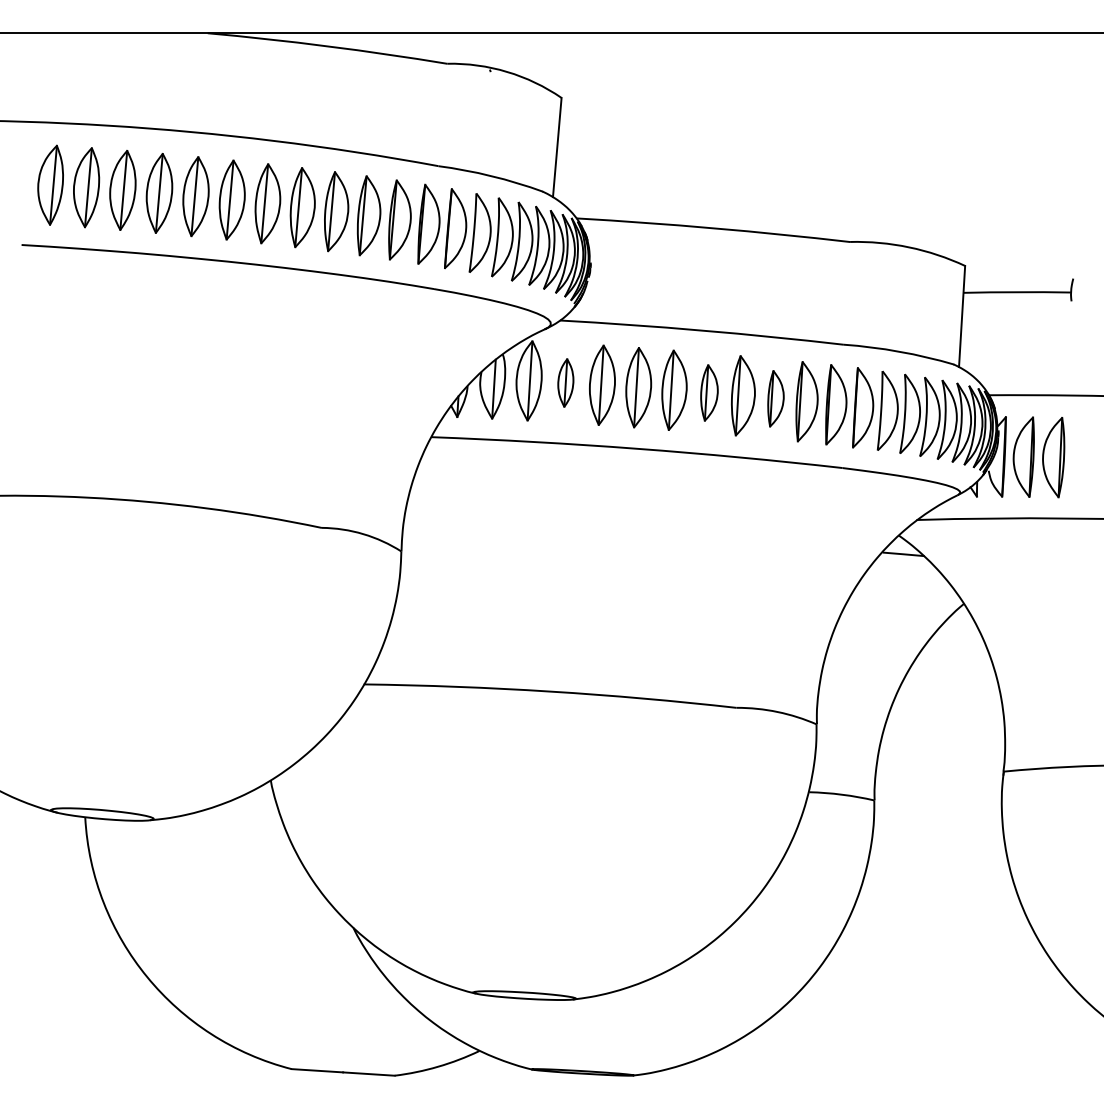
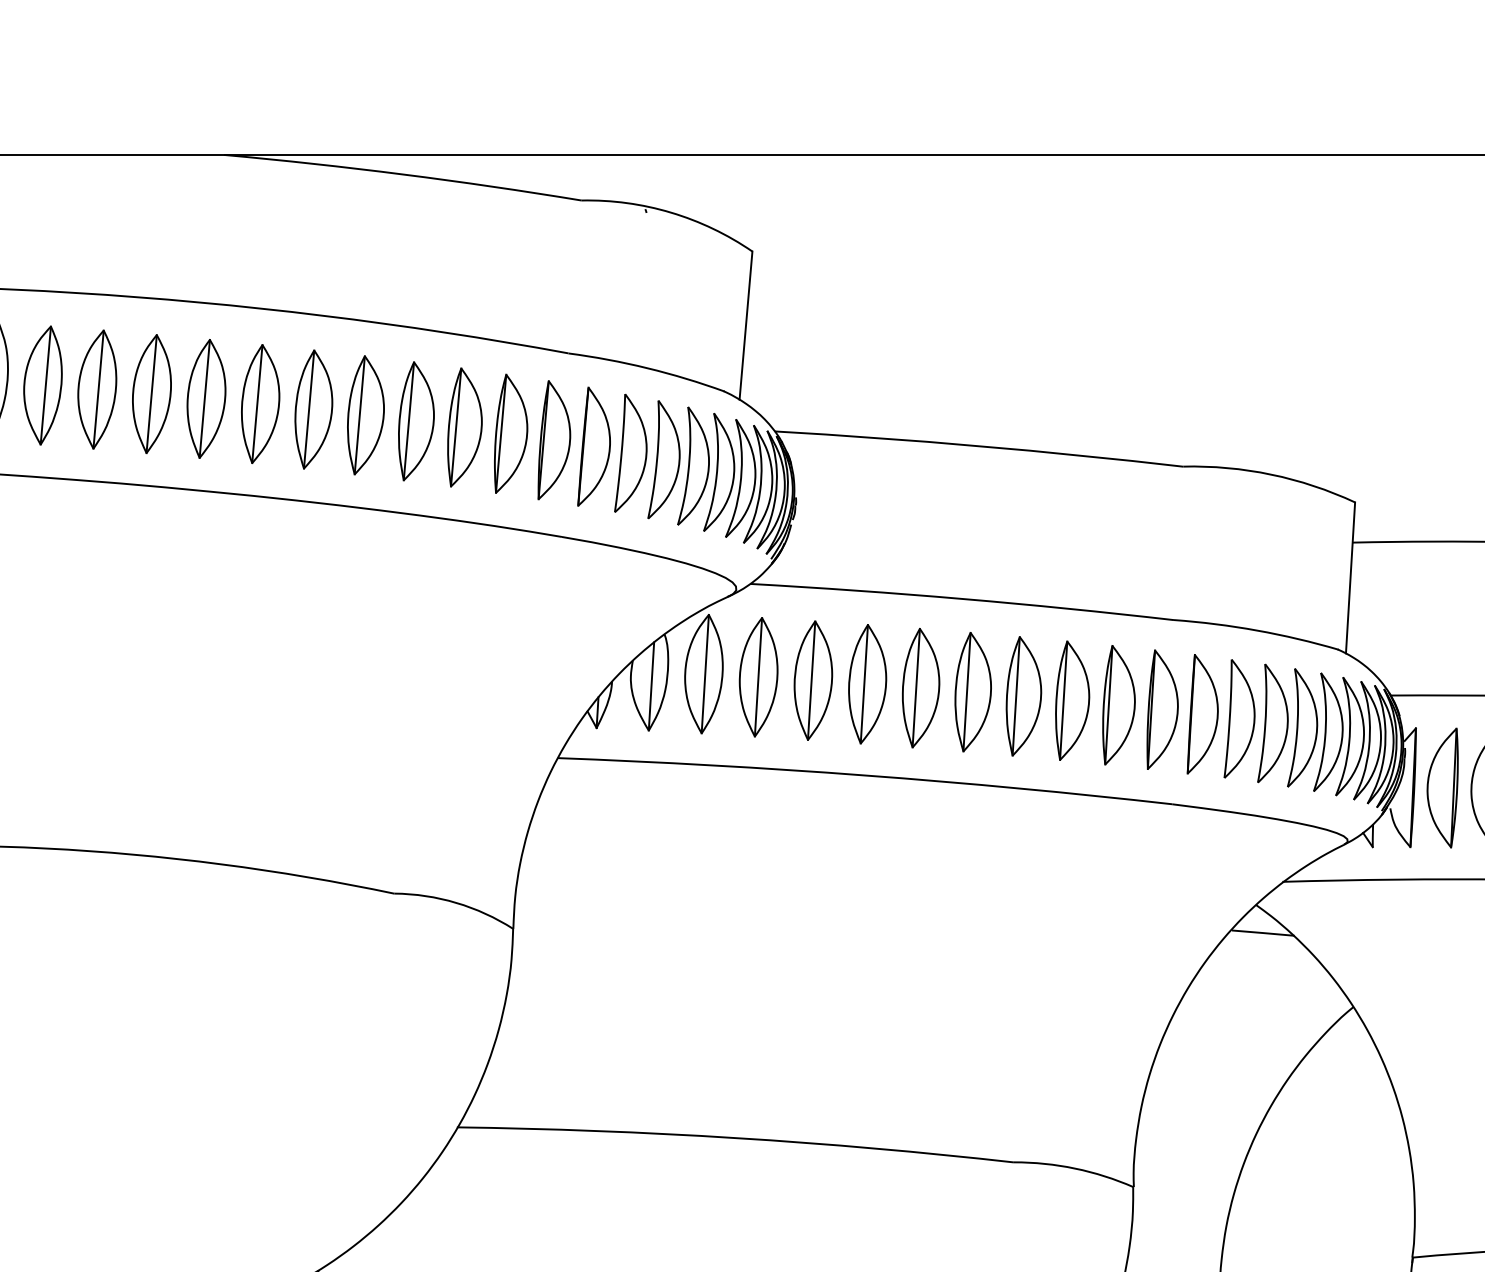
part: (565, 382) -> (758, 676), size x1.67
part: (709, 392) -> (973, 691), size x1.43
part: (775, 398) -> (1071, 700), size x1.43

